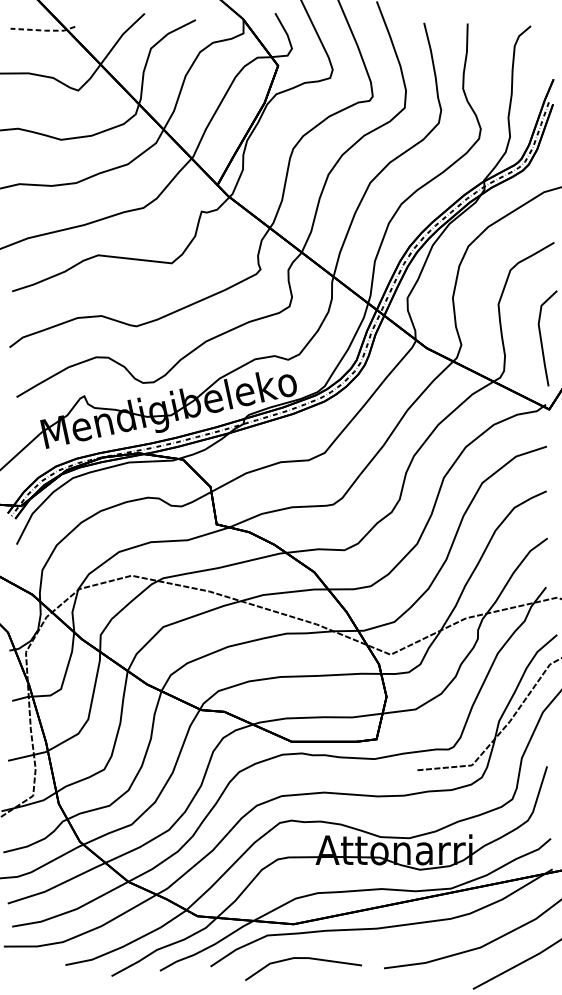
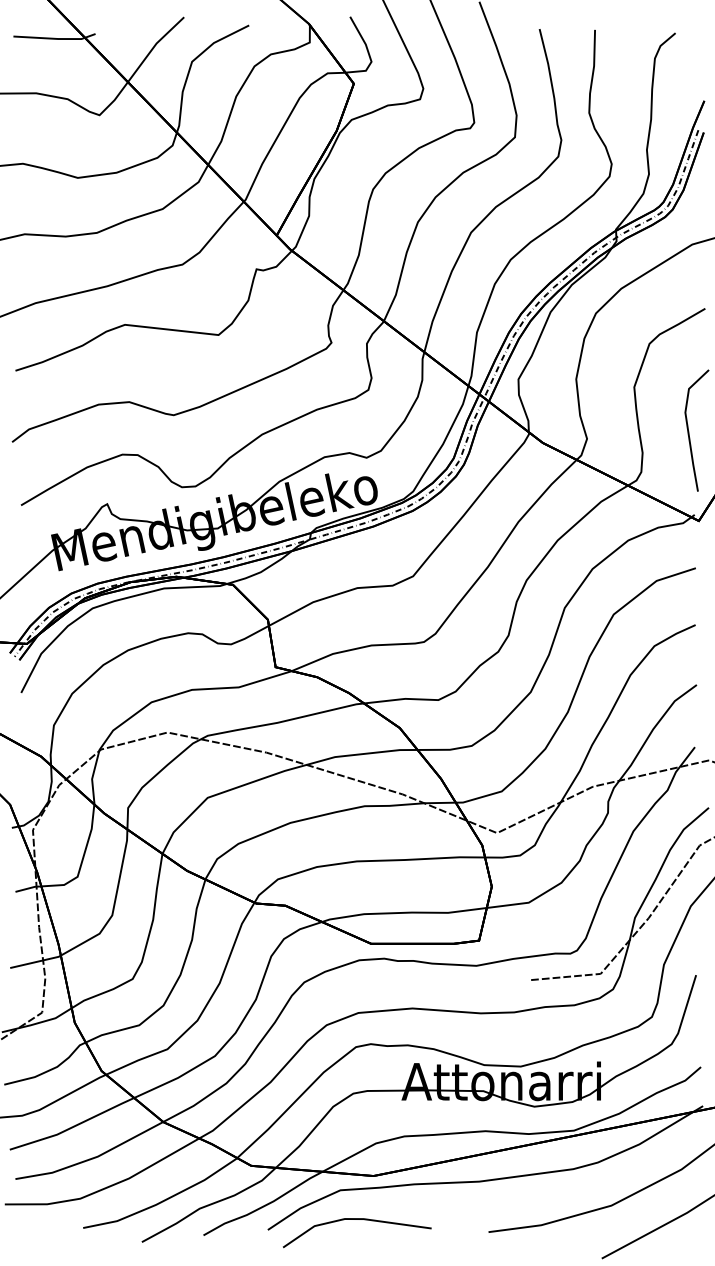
line: (44, 30) -> (56, 38), dashed -> solid
line: (303, 958) -> (357, 1219), moved

